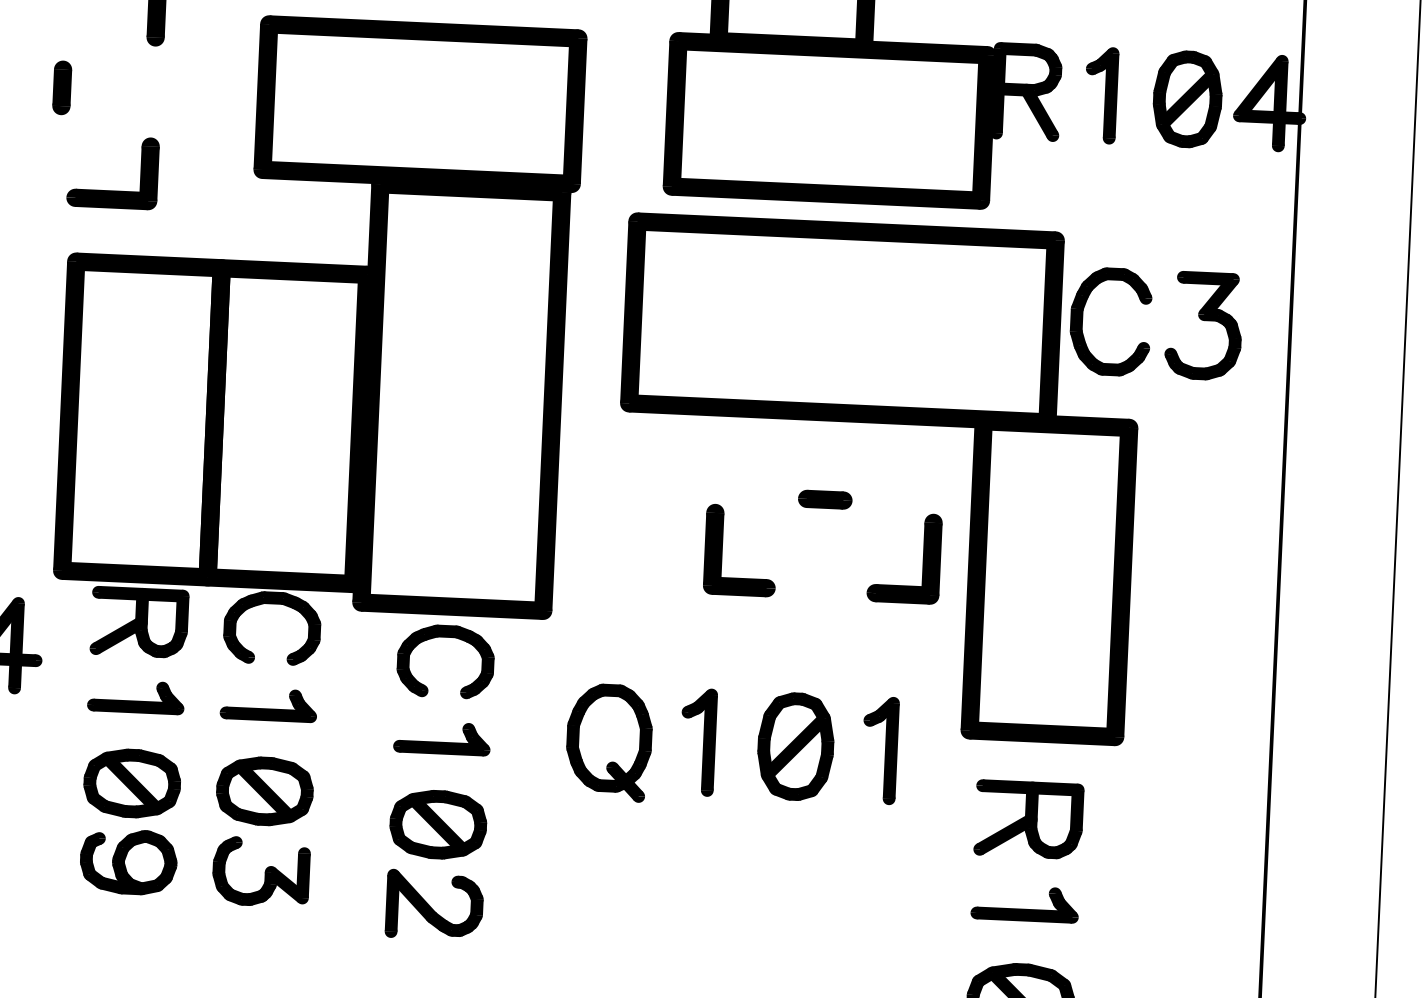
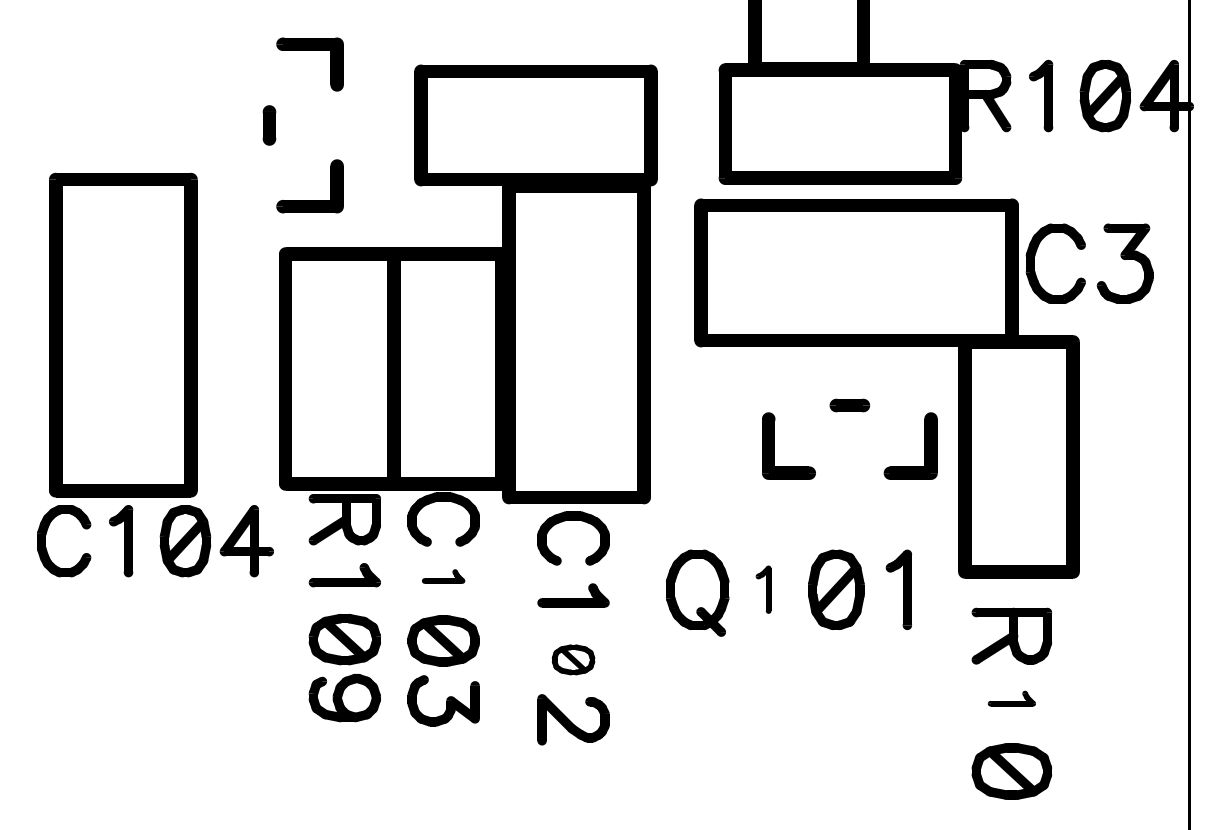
part: (268, 704) -> (443, 576), size x0.6
part: (697, 741) -> (763, 589), size x0.6
part: (438, 824) -> (573, 659), size x0.6
part: (1024, 903) -> (1011, 698), size x0.6

